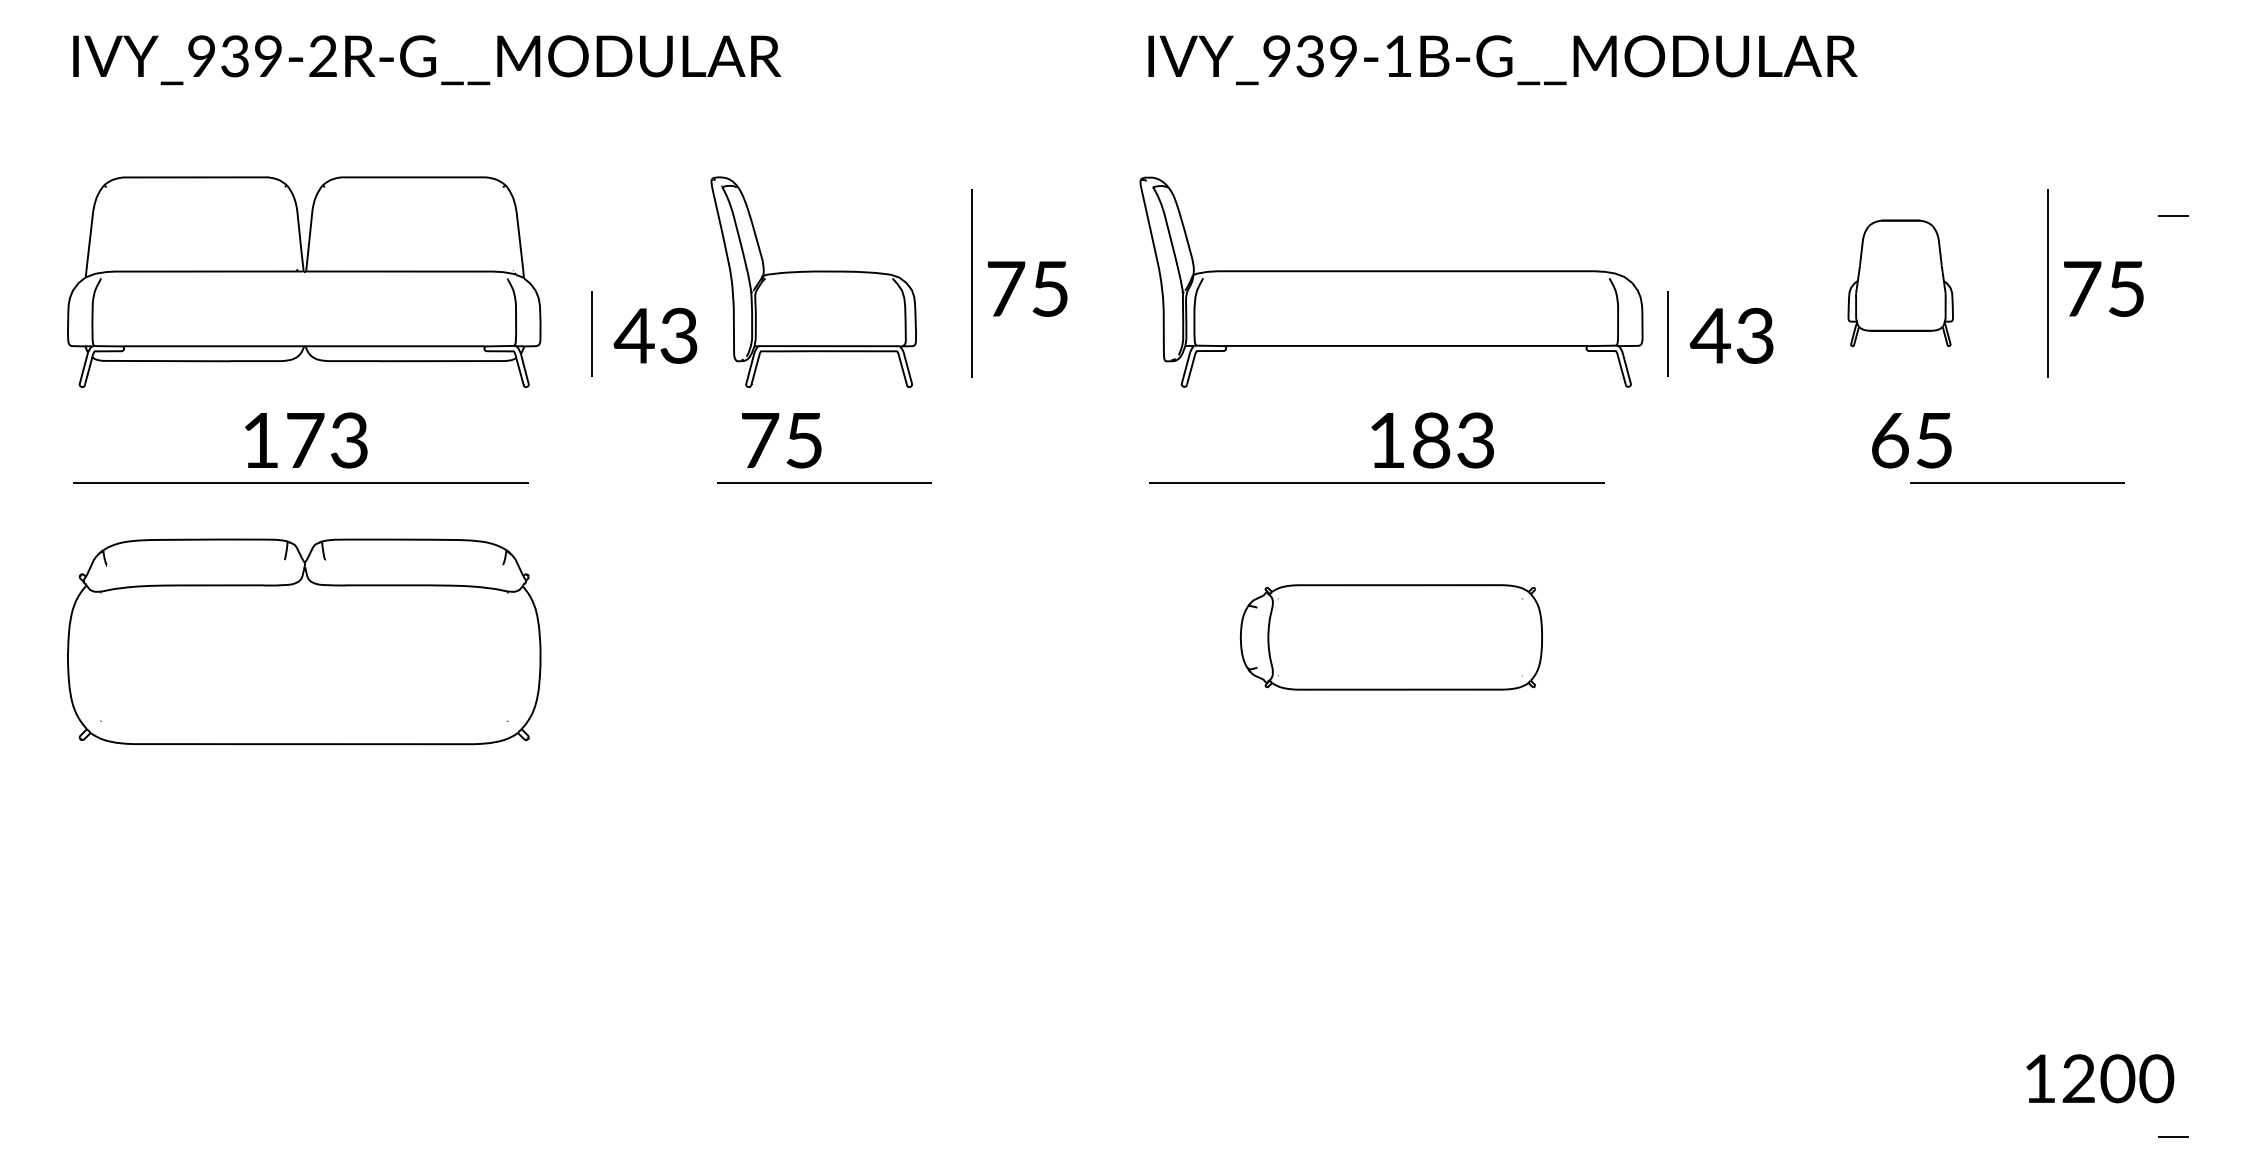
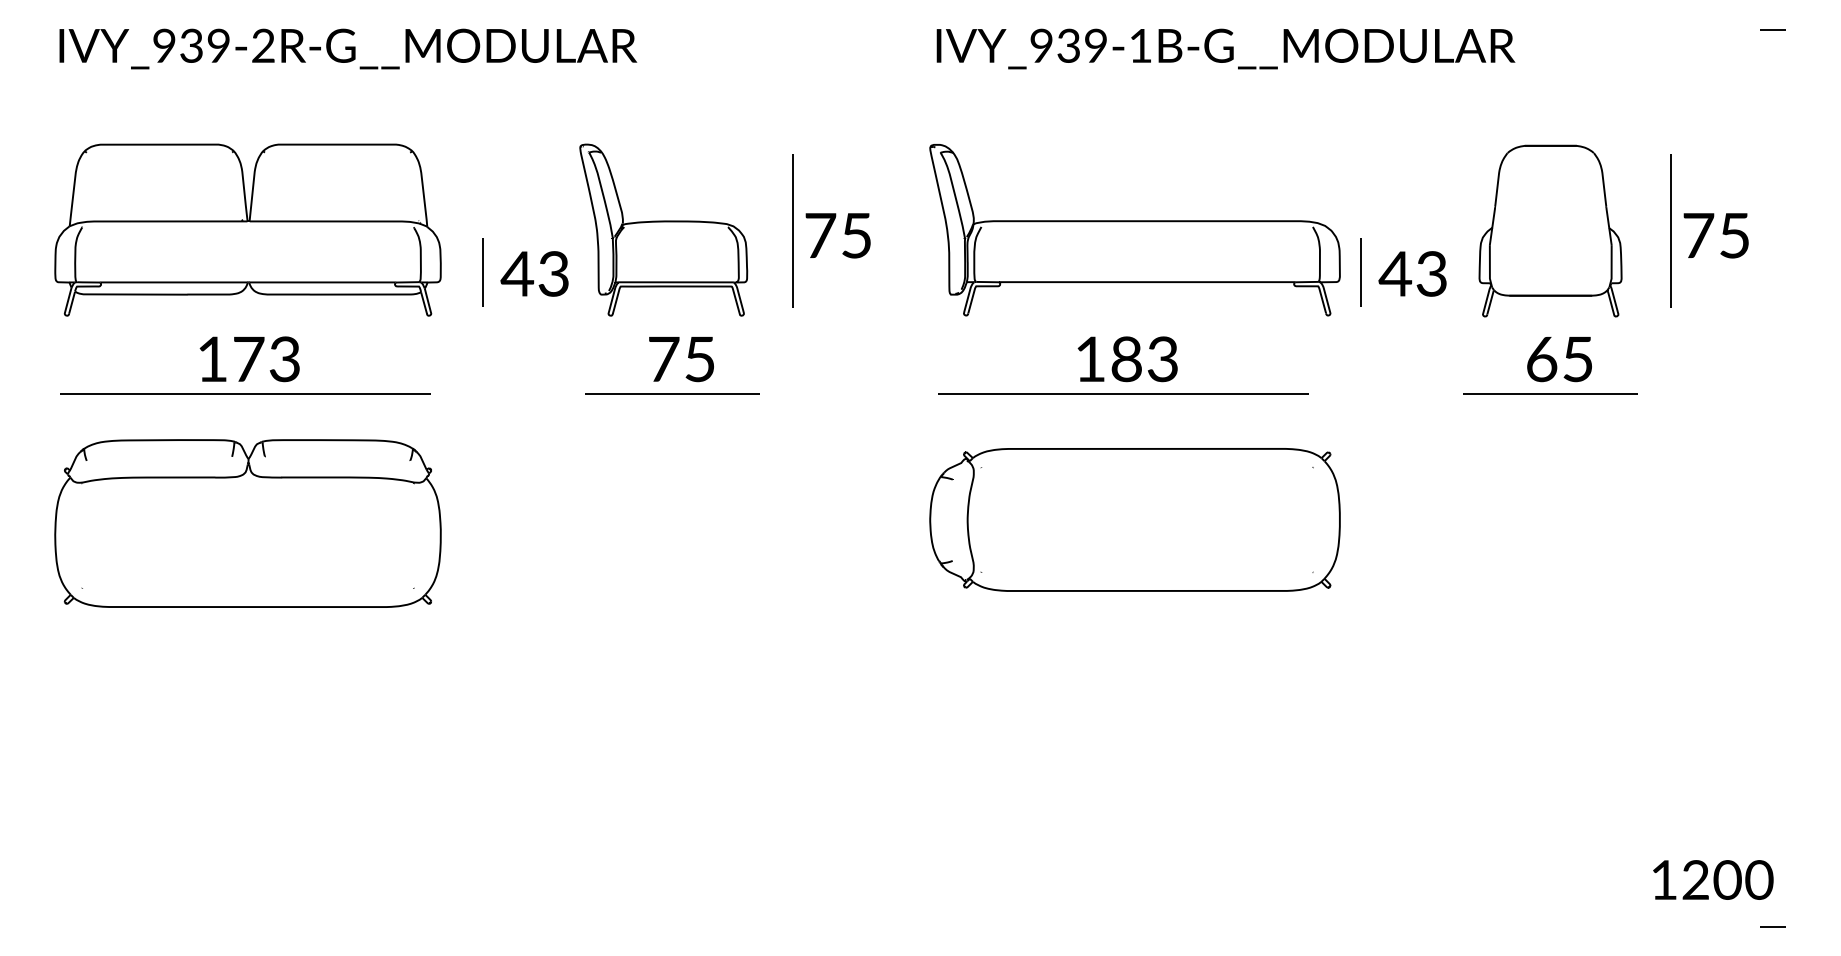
line: (2172, 215) -> (1772, 29), moved
part: (1900, 282) -> (1550, 230), size x1.67
text: (781, 440) -> (681, 359), moved
text: (1432, 440) -> (1127, 359), moved
line: (2017, 482) -> (1550, 393), moved
part: (1390, 636) -> (1134, 519), size x1.67

